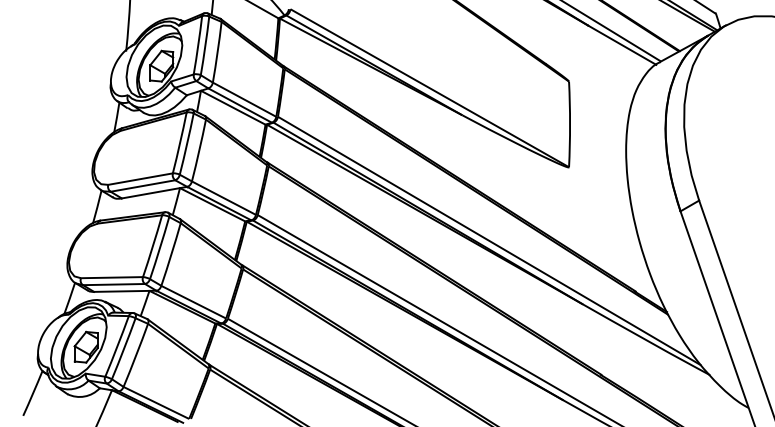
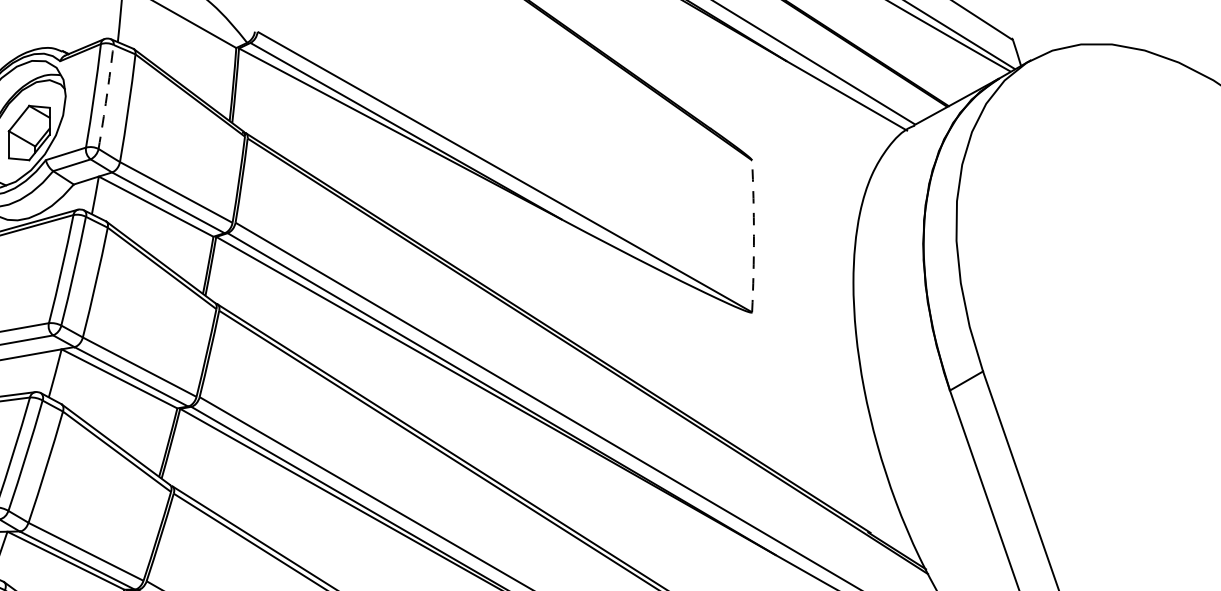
arc: (205, 45) -> (106, 96), solid -> dashed
arc: (570, 124) -> (754, 236), solid -> dashed

